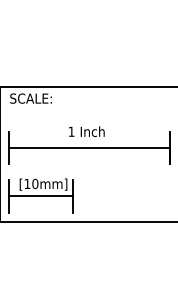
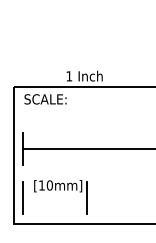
text: (86, 131) -> (84, 76), moved
line: (40, 196) -> (55, 198), removed

